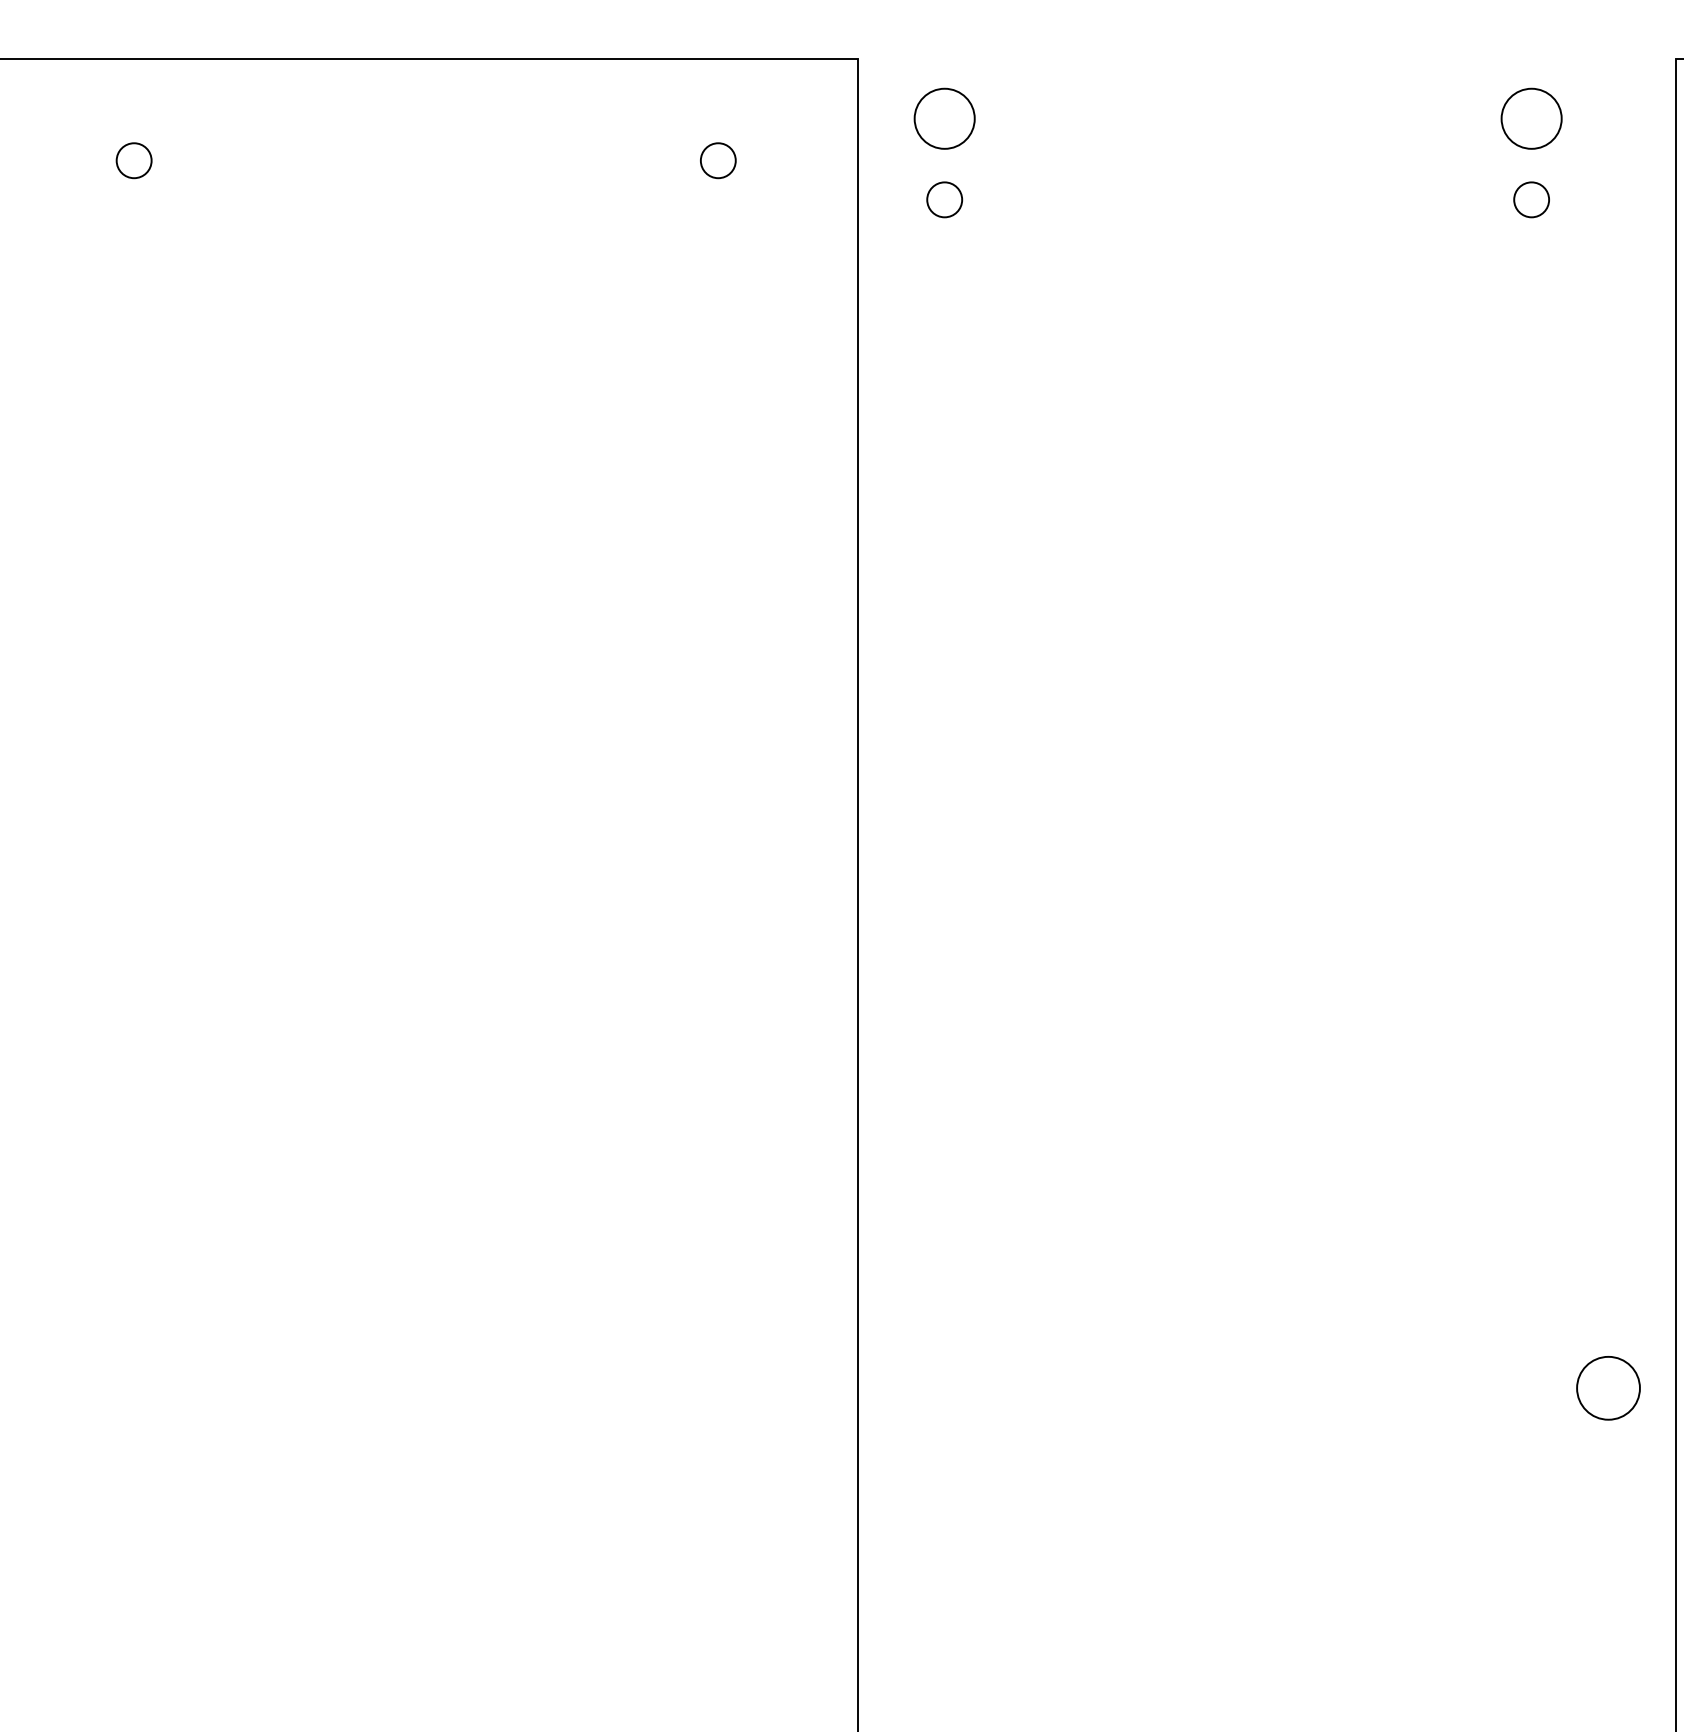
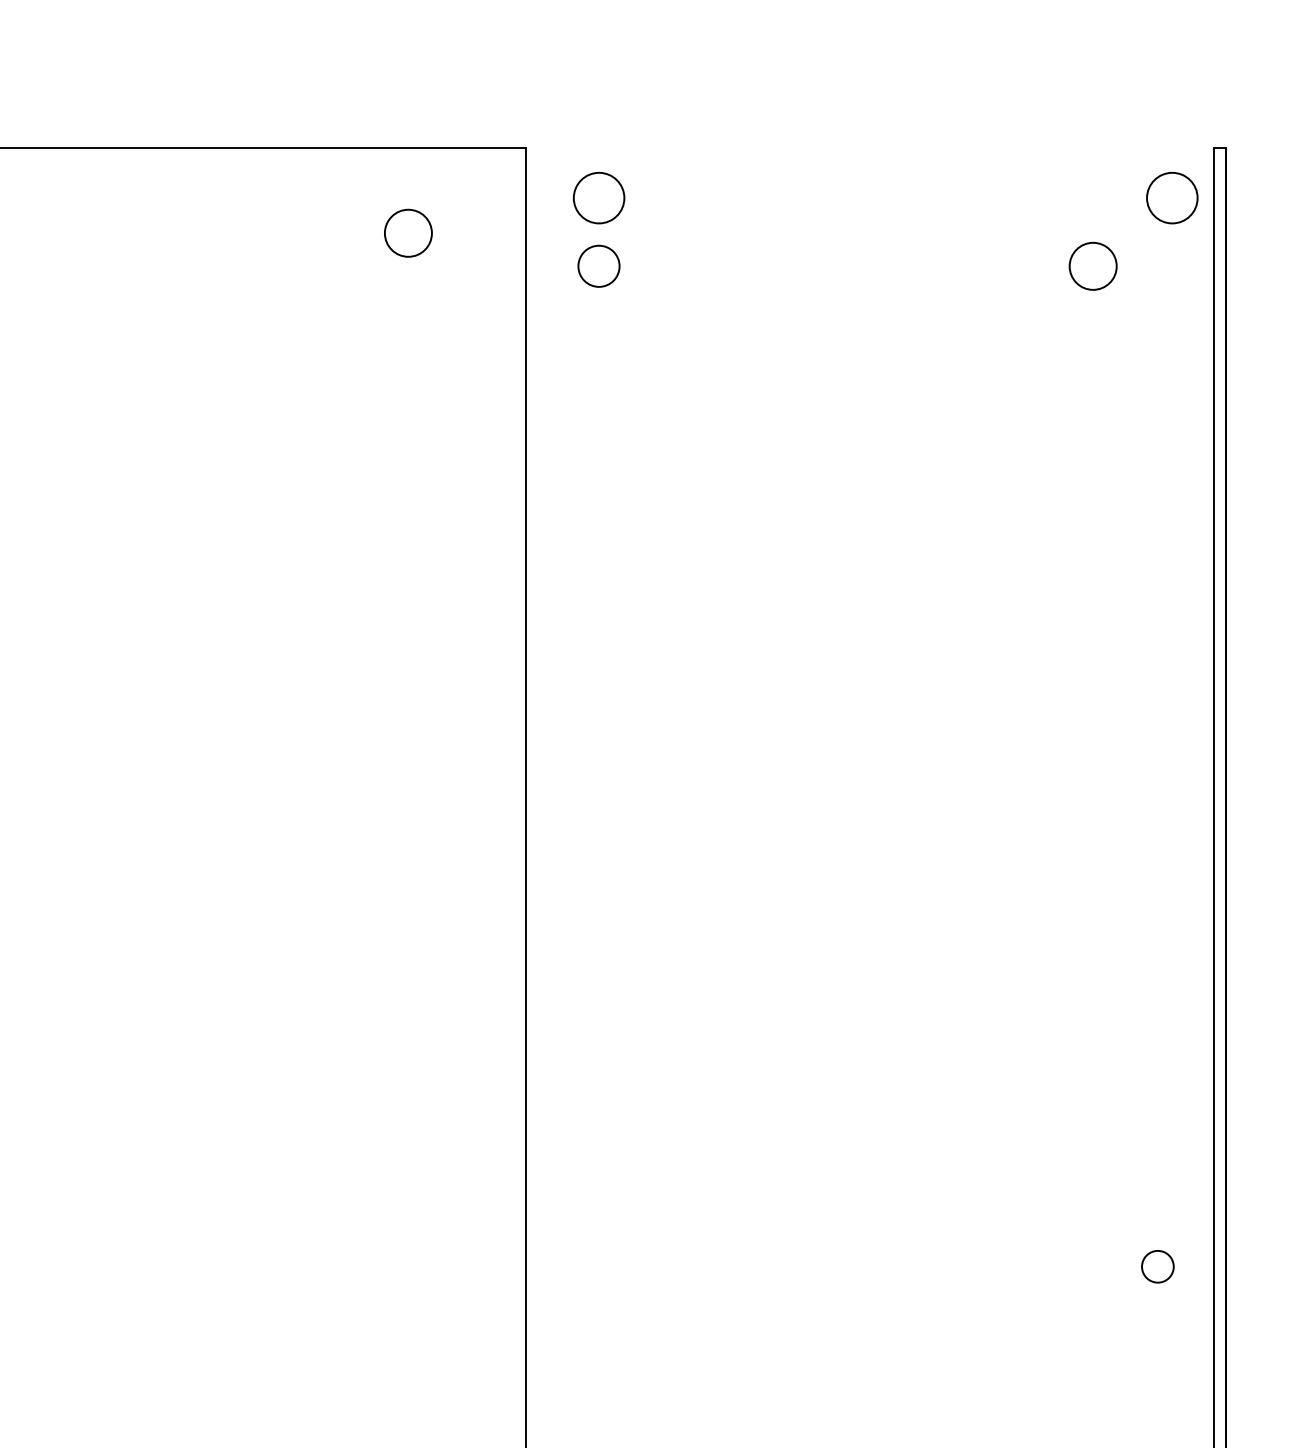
circle: (1531, 118) -> (1172, 197), moved
circle: (718, 160) -> (408, 233), size x1.6
circle: (944, 199) -> (598, 266), size x1.4
circle: (1531, 199) -> (1093, 266), size x1.6
circle: (1608, 1387) -> (1157, 1266), size x0.6

